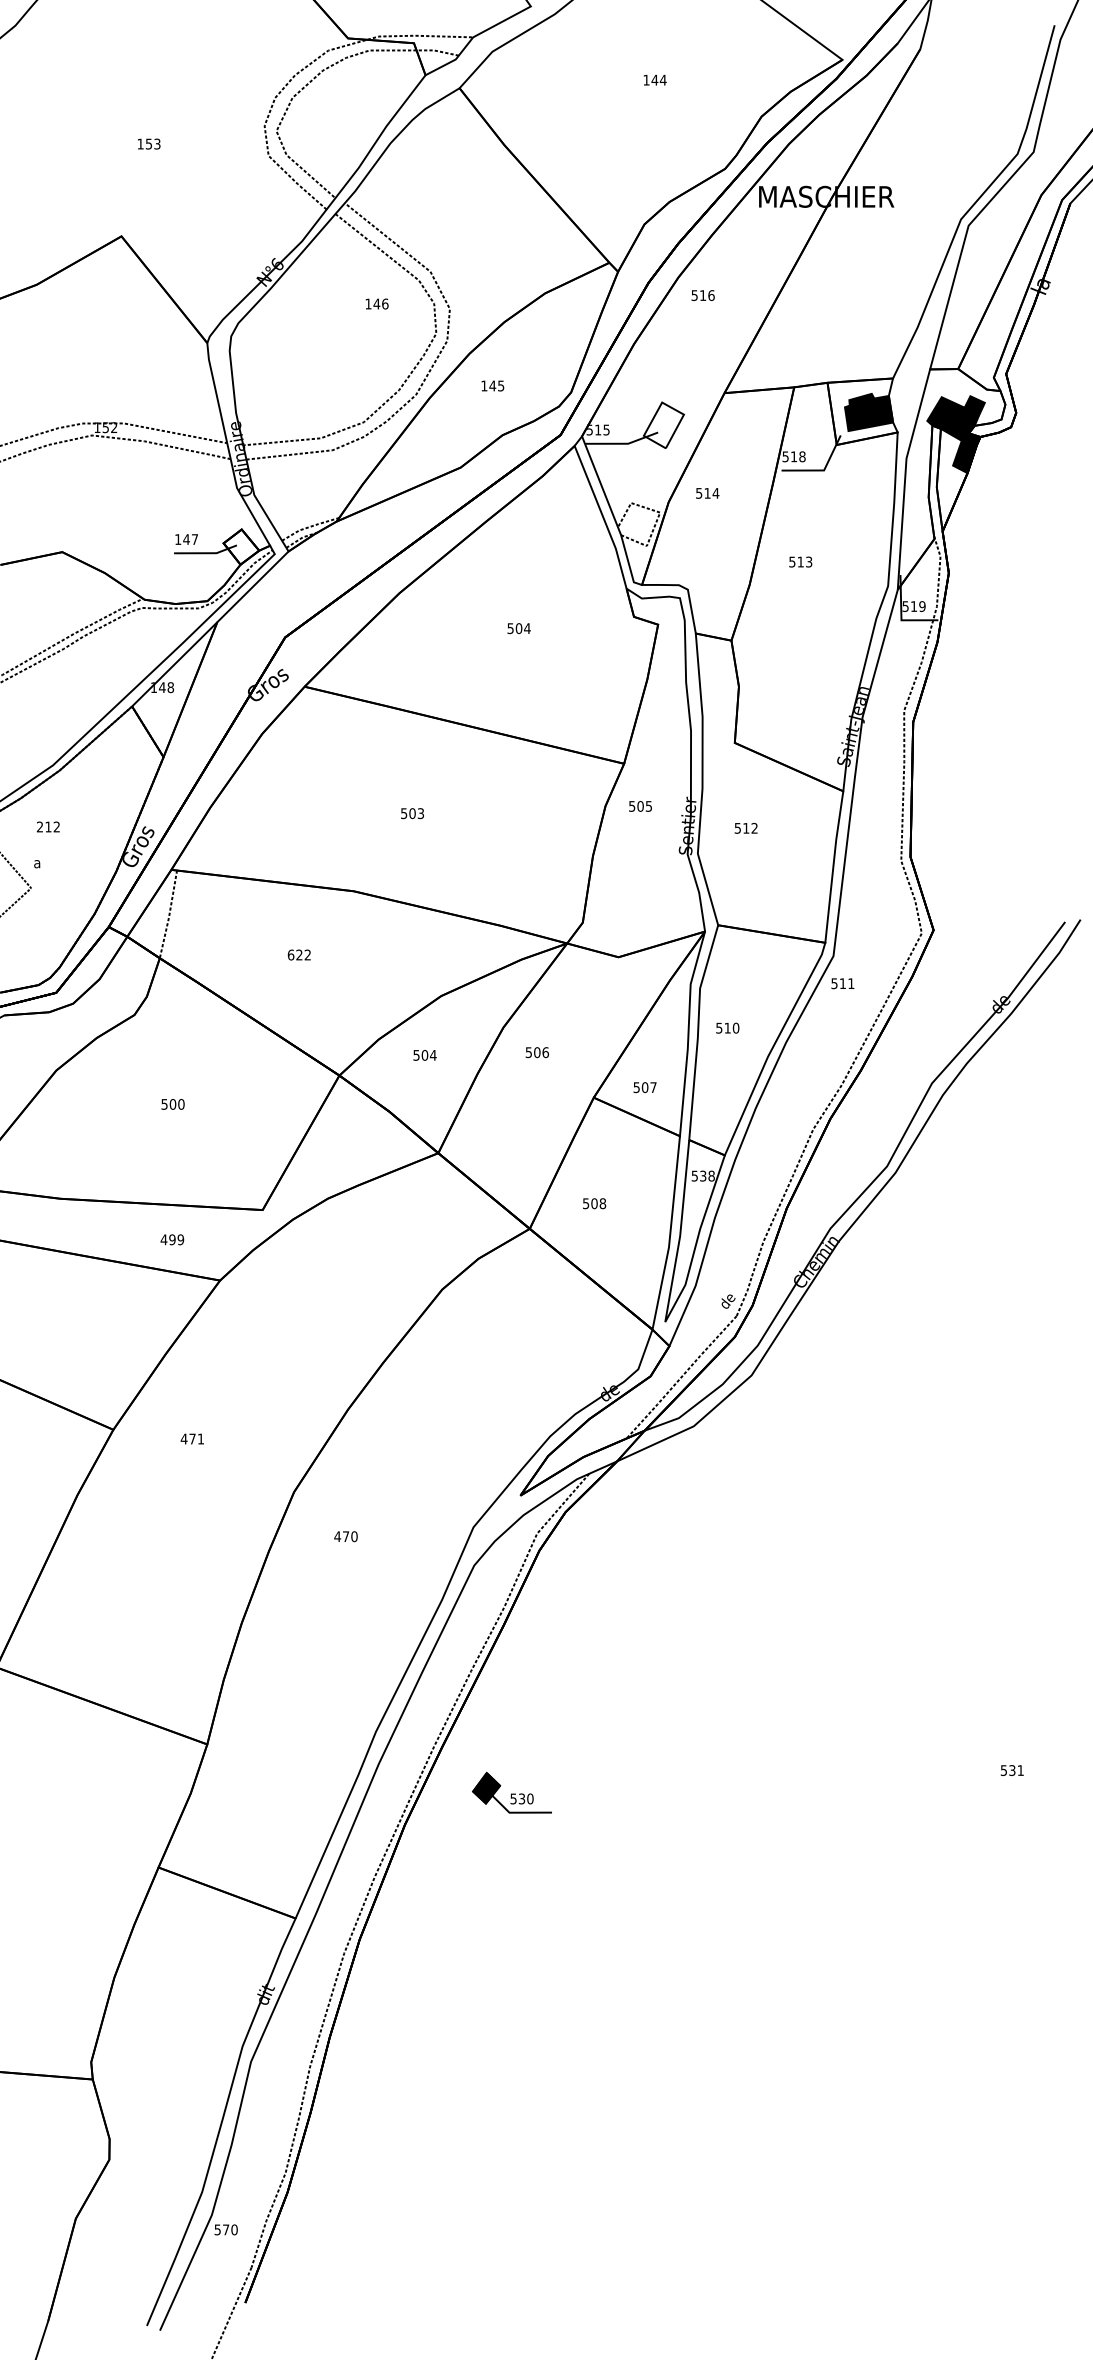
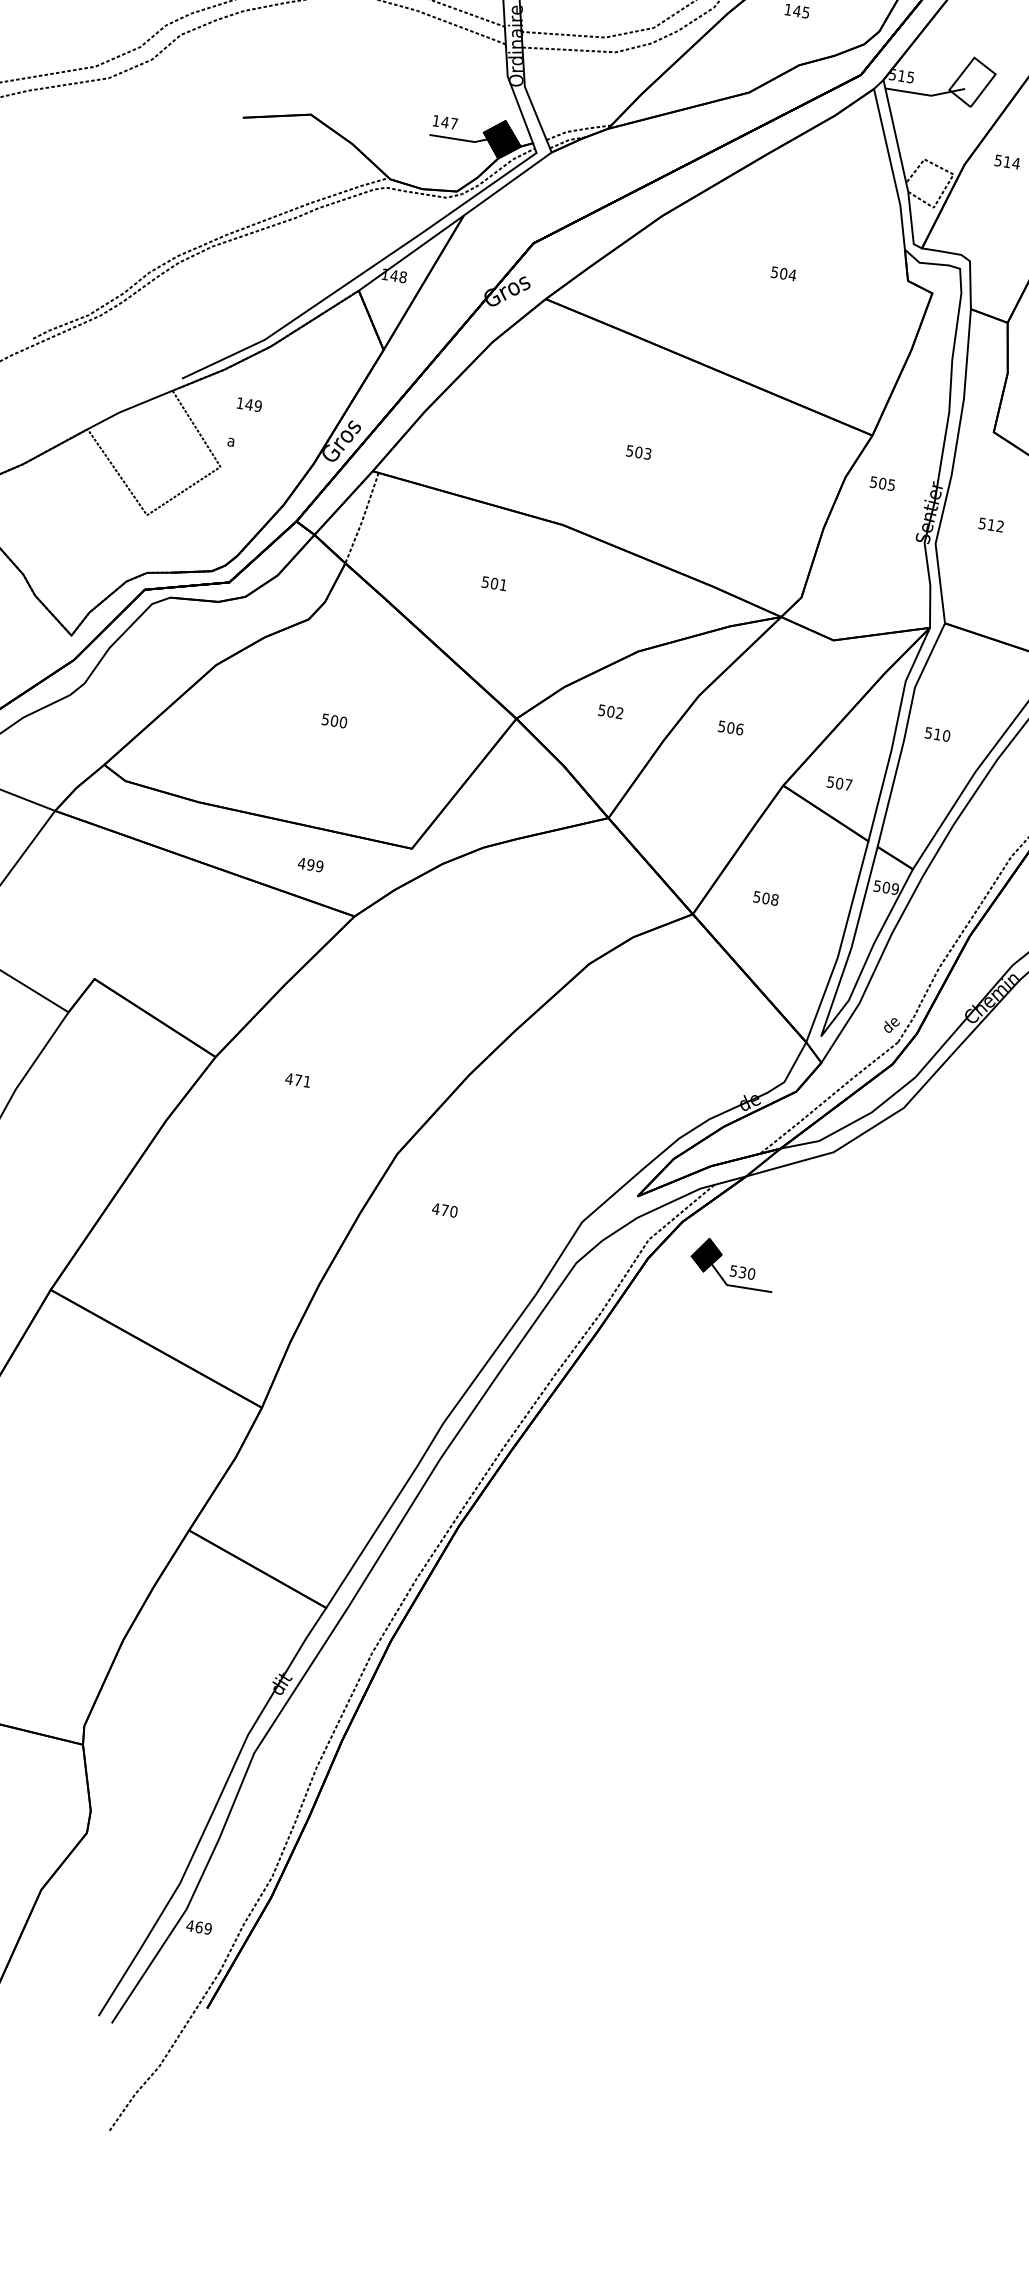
fill: (241, 546) -> (502, 139), added
text: (48, 826) -> (249, 404), 212 -> 149
text: (298, 954) -> (493, 582), 622 -> 501
text: (432, 1055) -> (618, 713), 504 -> 502
text: (707, 1175) -> (891, 887), 538 -> 509
part: (511, 1792) -> (732, 1263), moved
text: (225, 2229) -> (198, 1926), 570 -> 469

